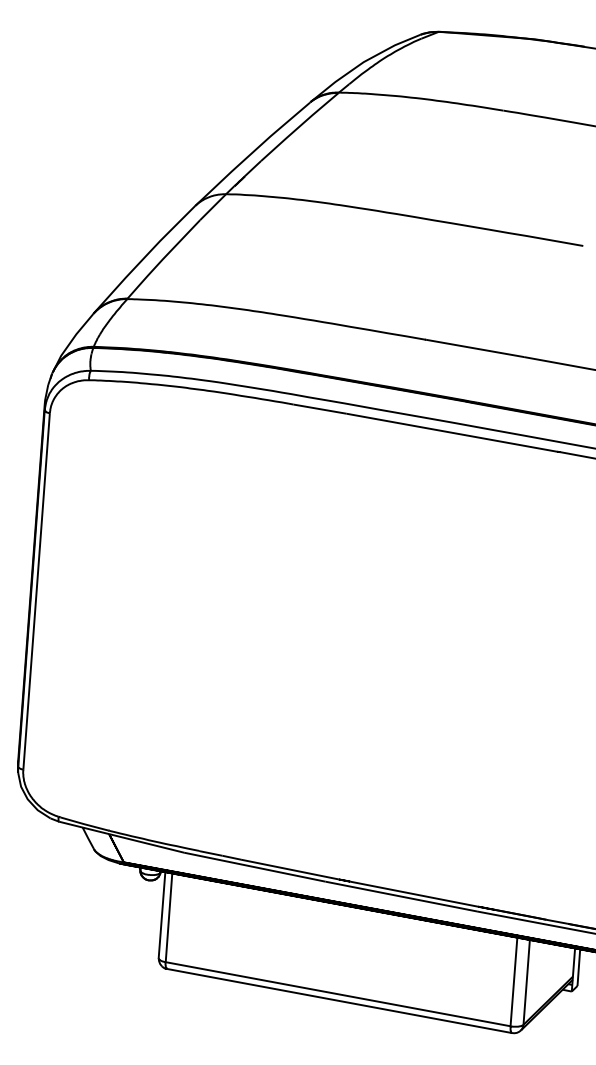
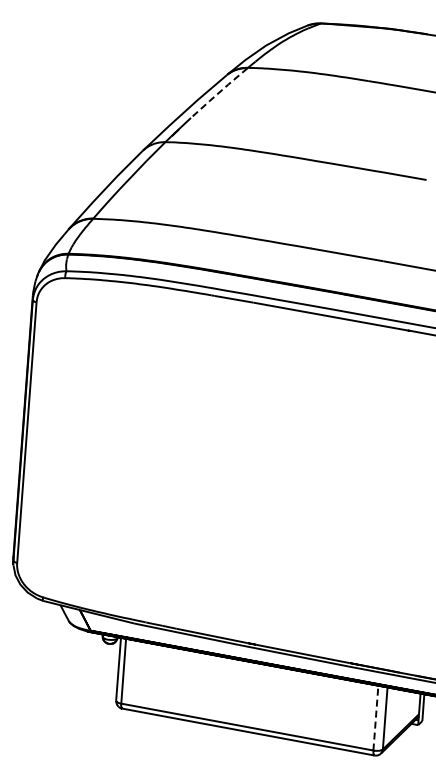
line: (300, 126) -> (219, 92), solid -> dashed
line: (513, 982) -> (375, 718), solid -> dashed

